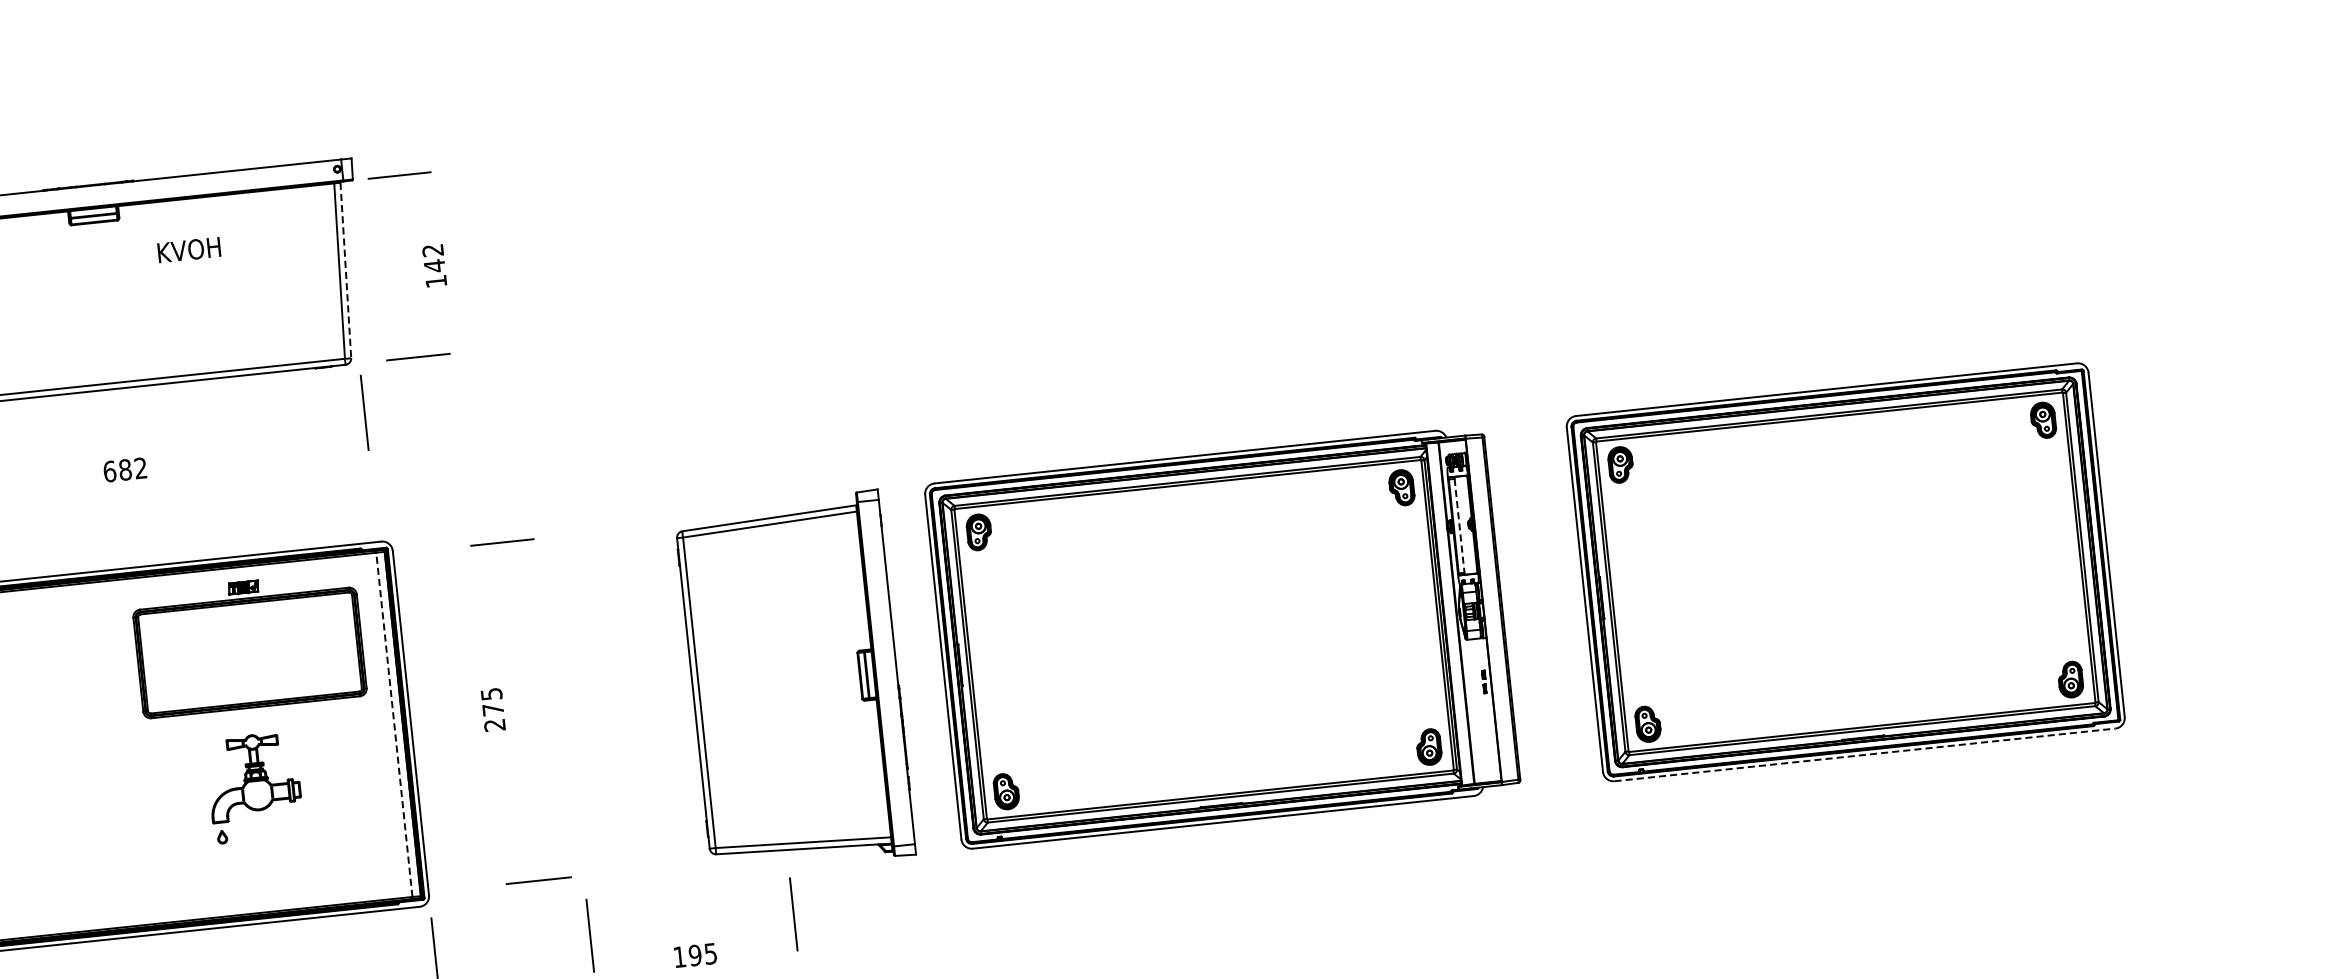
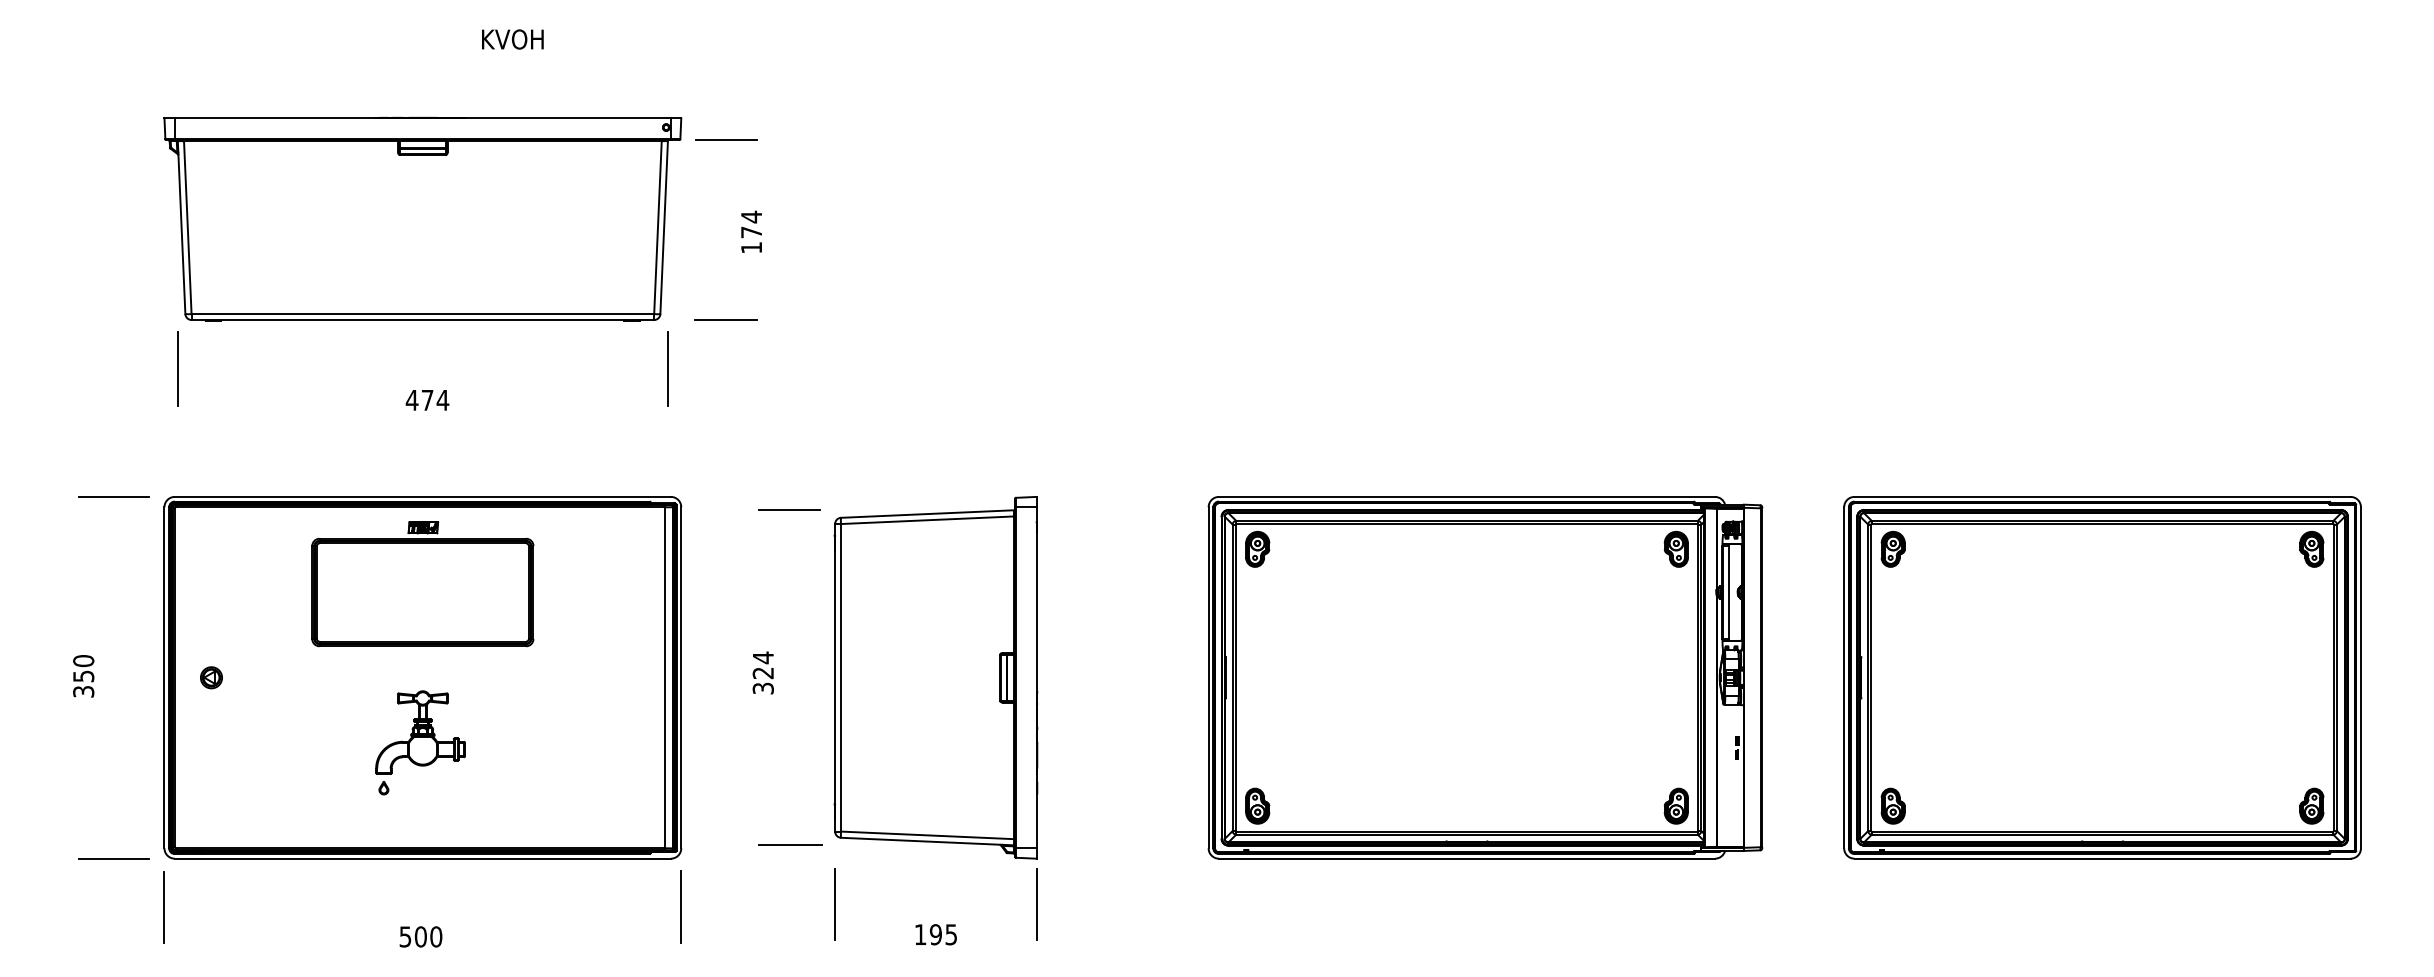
text: (188, 250) -> (512, 39), moved
text: (433, 258) -> (751, 224), 142 -> 174
line: (346, 270) -> (664, 227), dashed -> solid
text: (125, 469) -> (427, 399), 682 -> 474
line: (1459, 525) -> (1728, 592), dashed -> solid
part: (248, 644) -> (422, 584), moved
part: (794, 682) -> (935, 677), moved
text: (492, 709) -> (762, 672), 275 -> 324
line: (393, 724) -> (664, 677), dashed -> solid
line: (1865, 754) -> (2103, 858), dashed -> solid
part: (254, 787) -> (420, 742), moved

